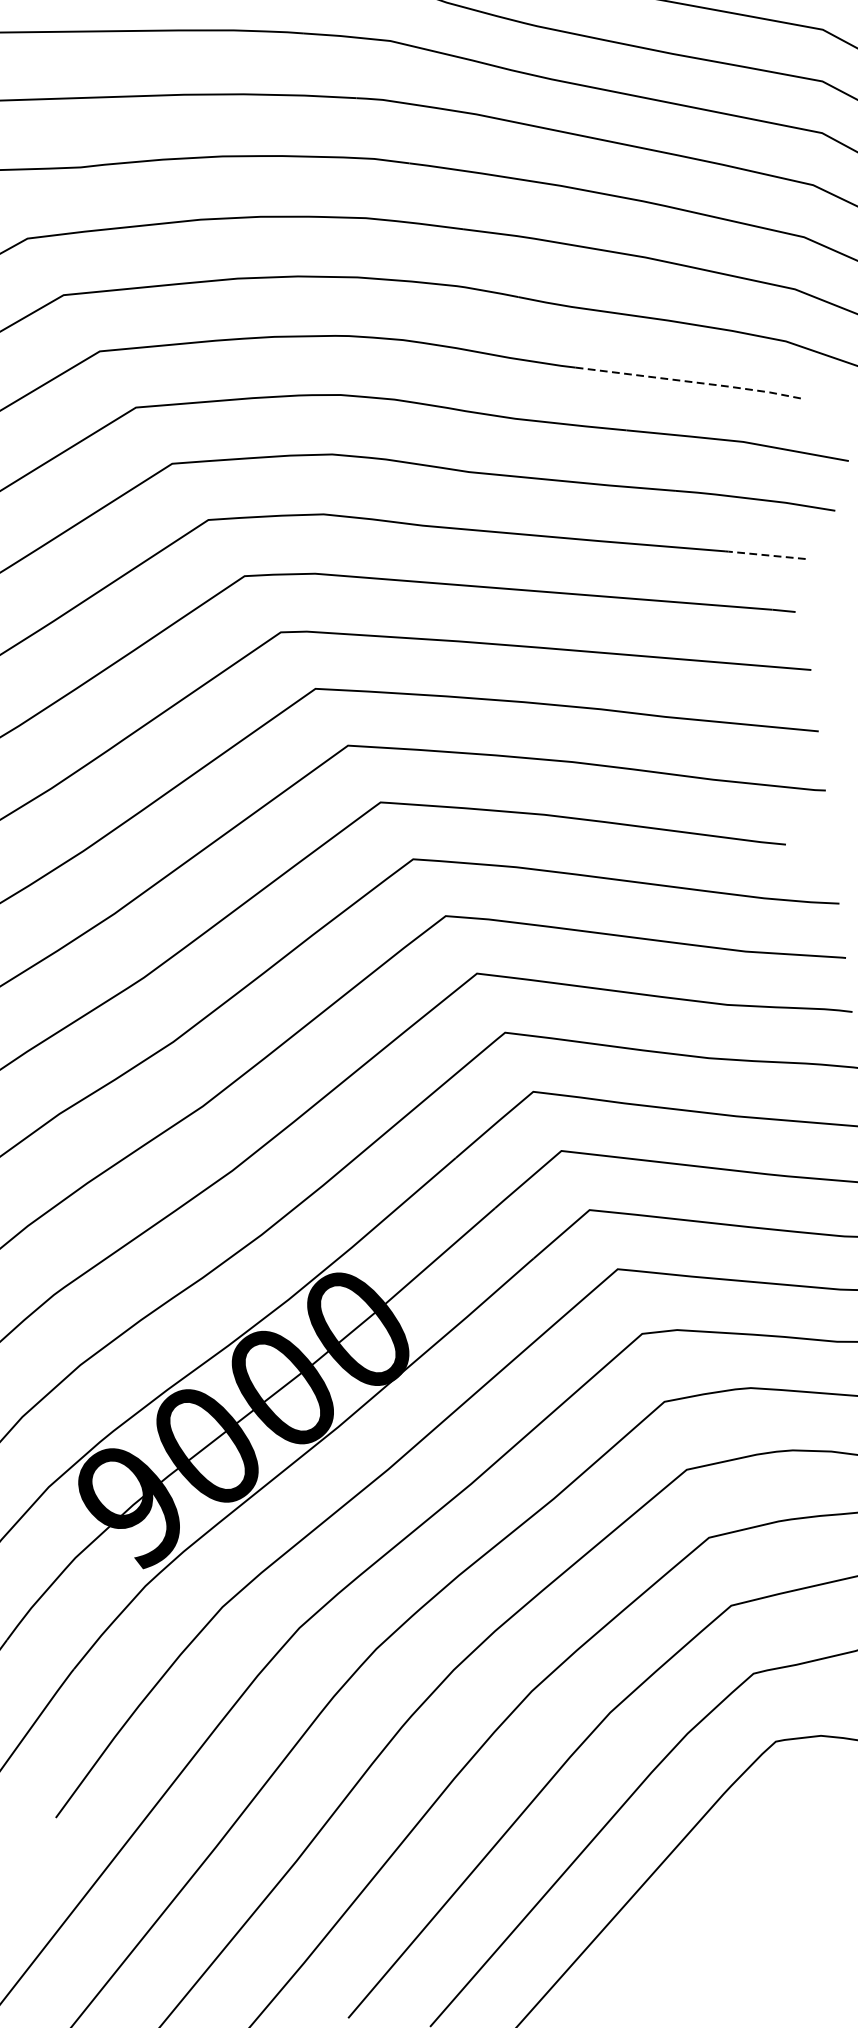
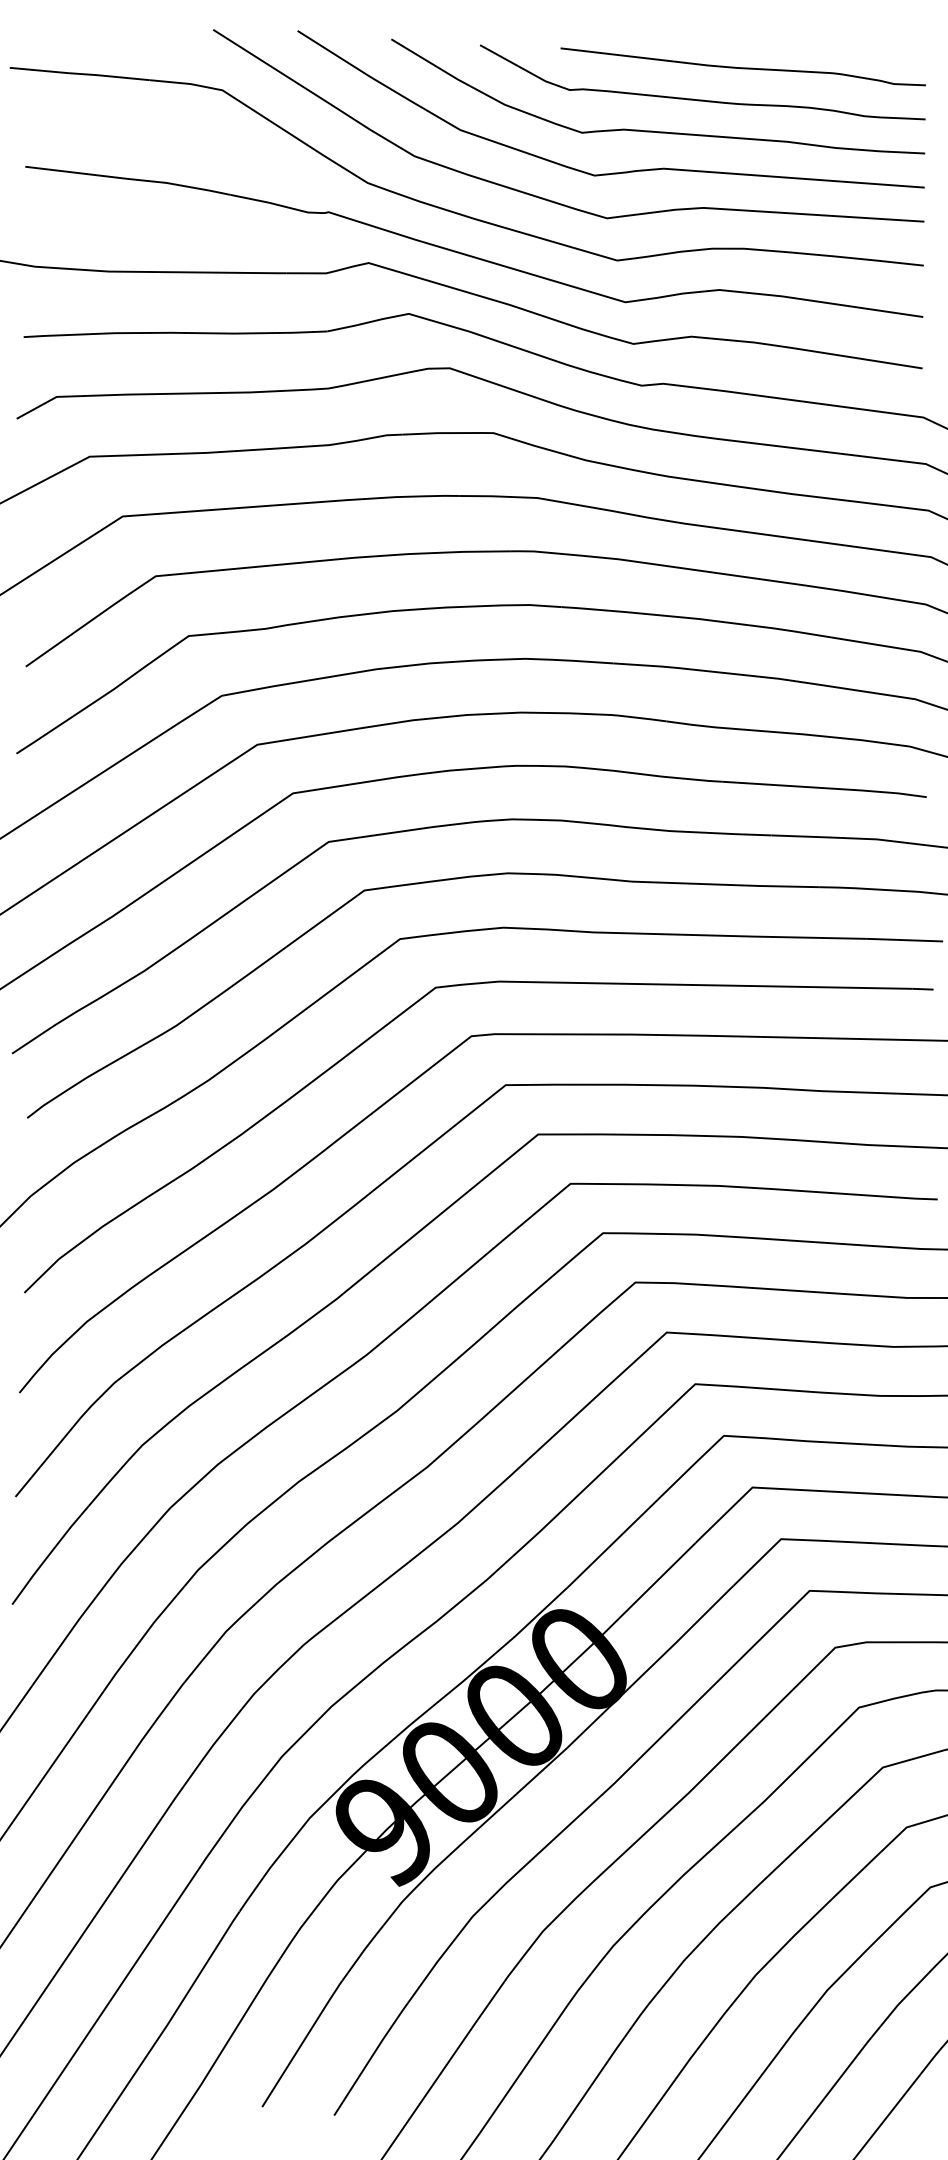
line: (690, 382) -> (826, 788), dashed -> solid
line: (766, 555) -> (904, 940), dashed -> solid

